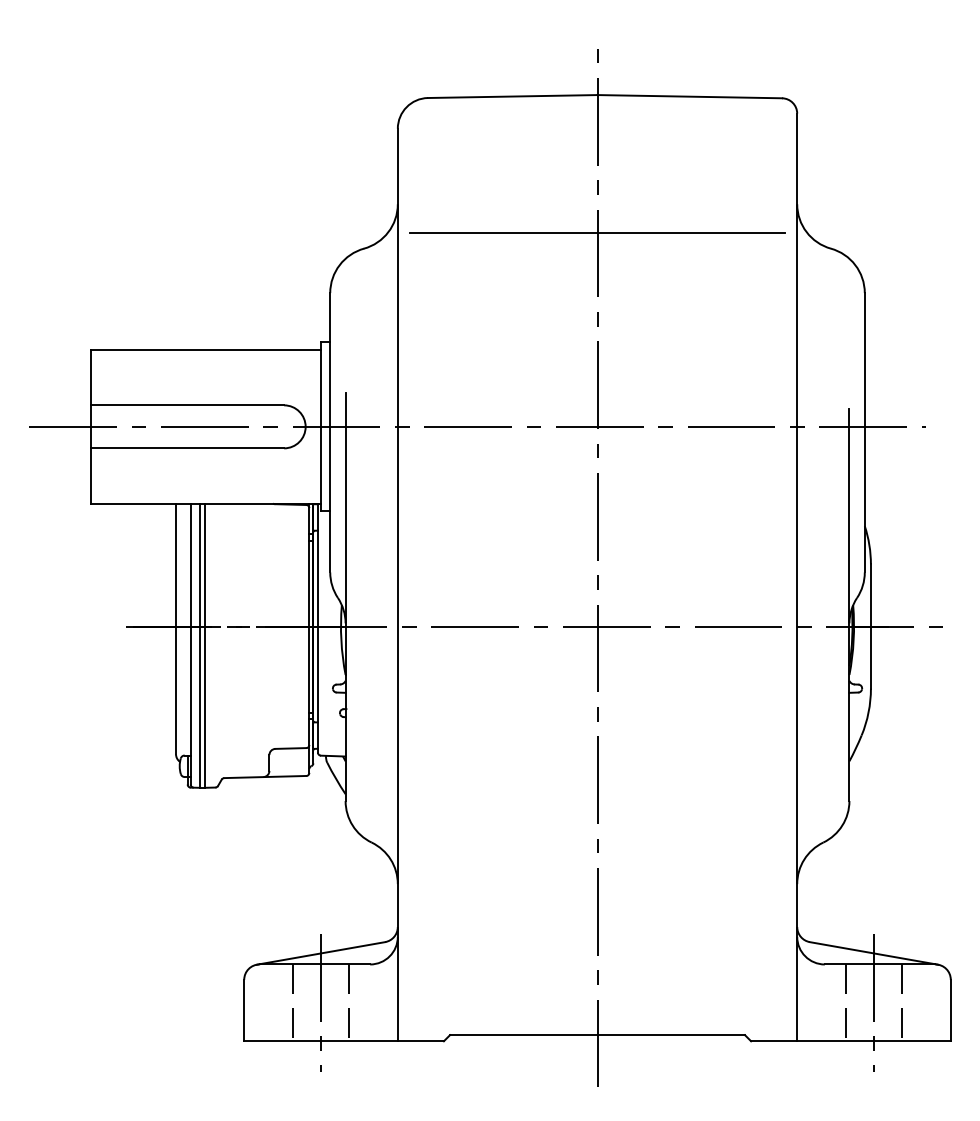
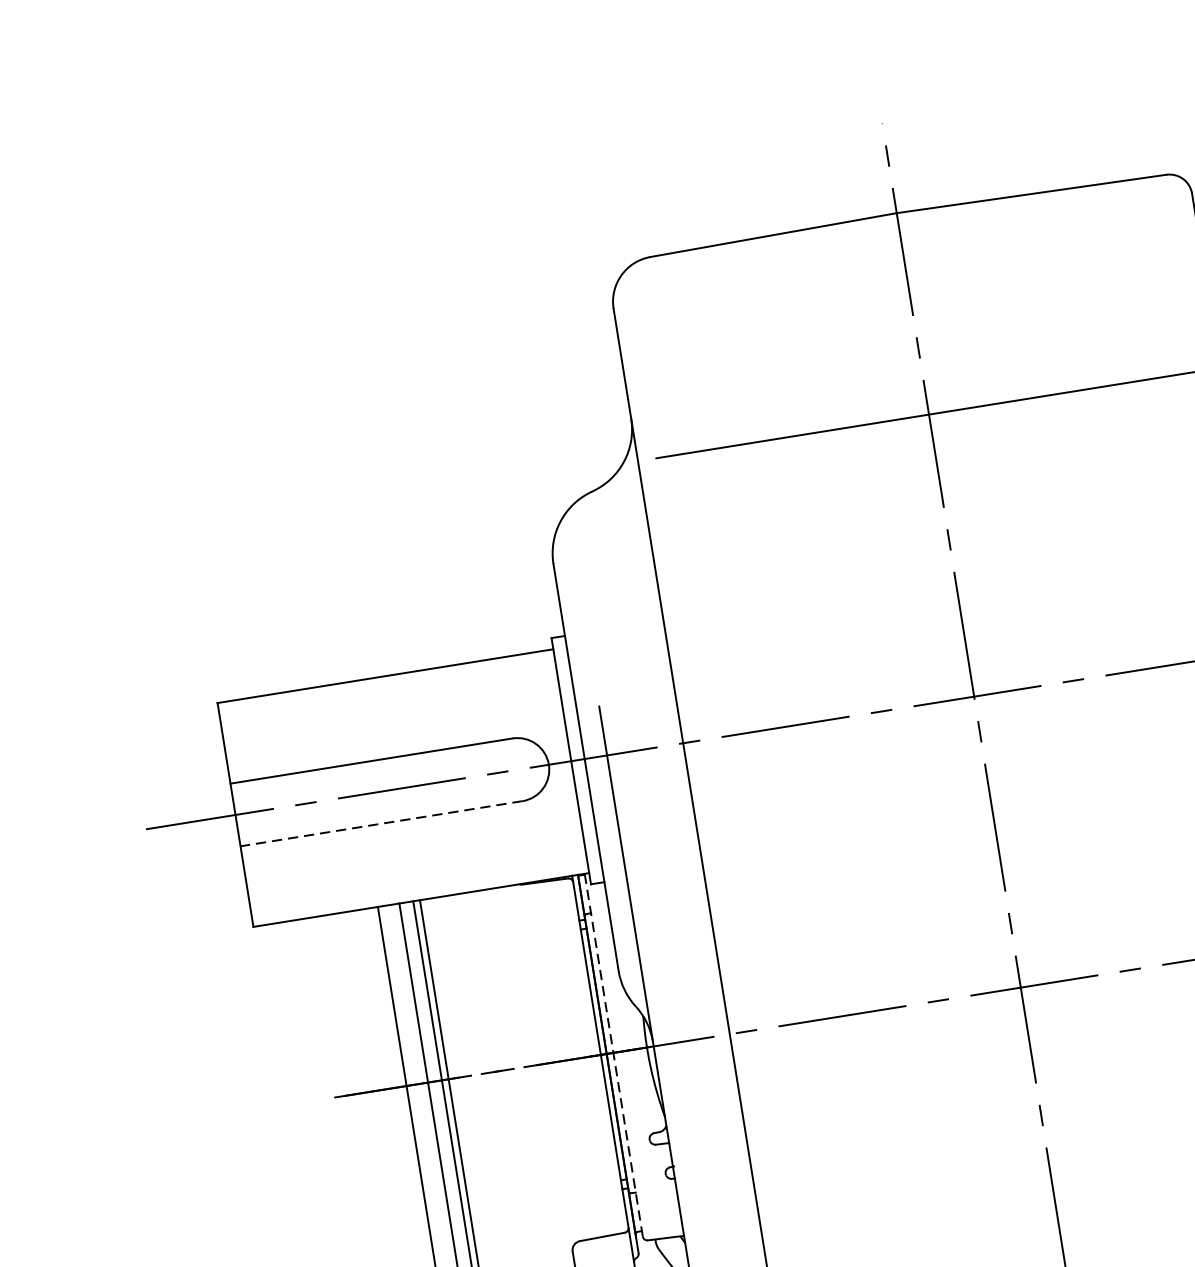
line: (187, 448) -> (381, 823), solid -> dashed
line: (317, 627) -> (612, 1054), solid -> dashed

